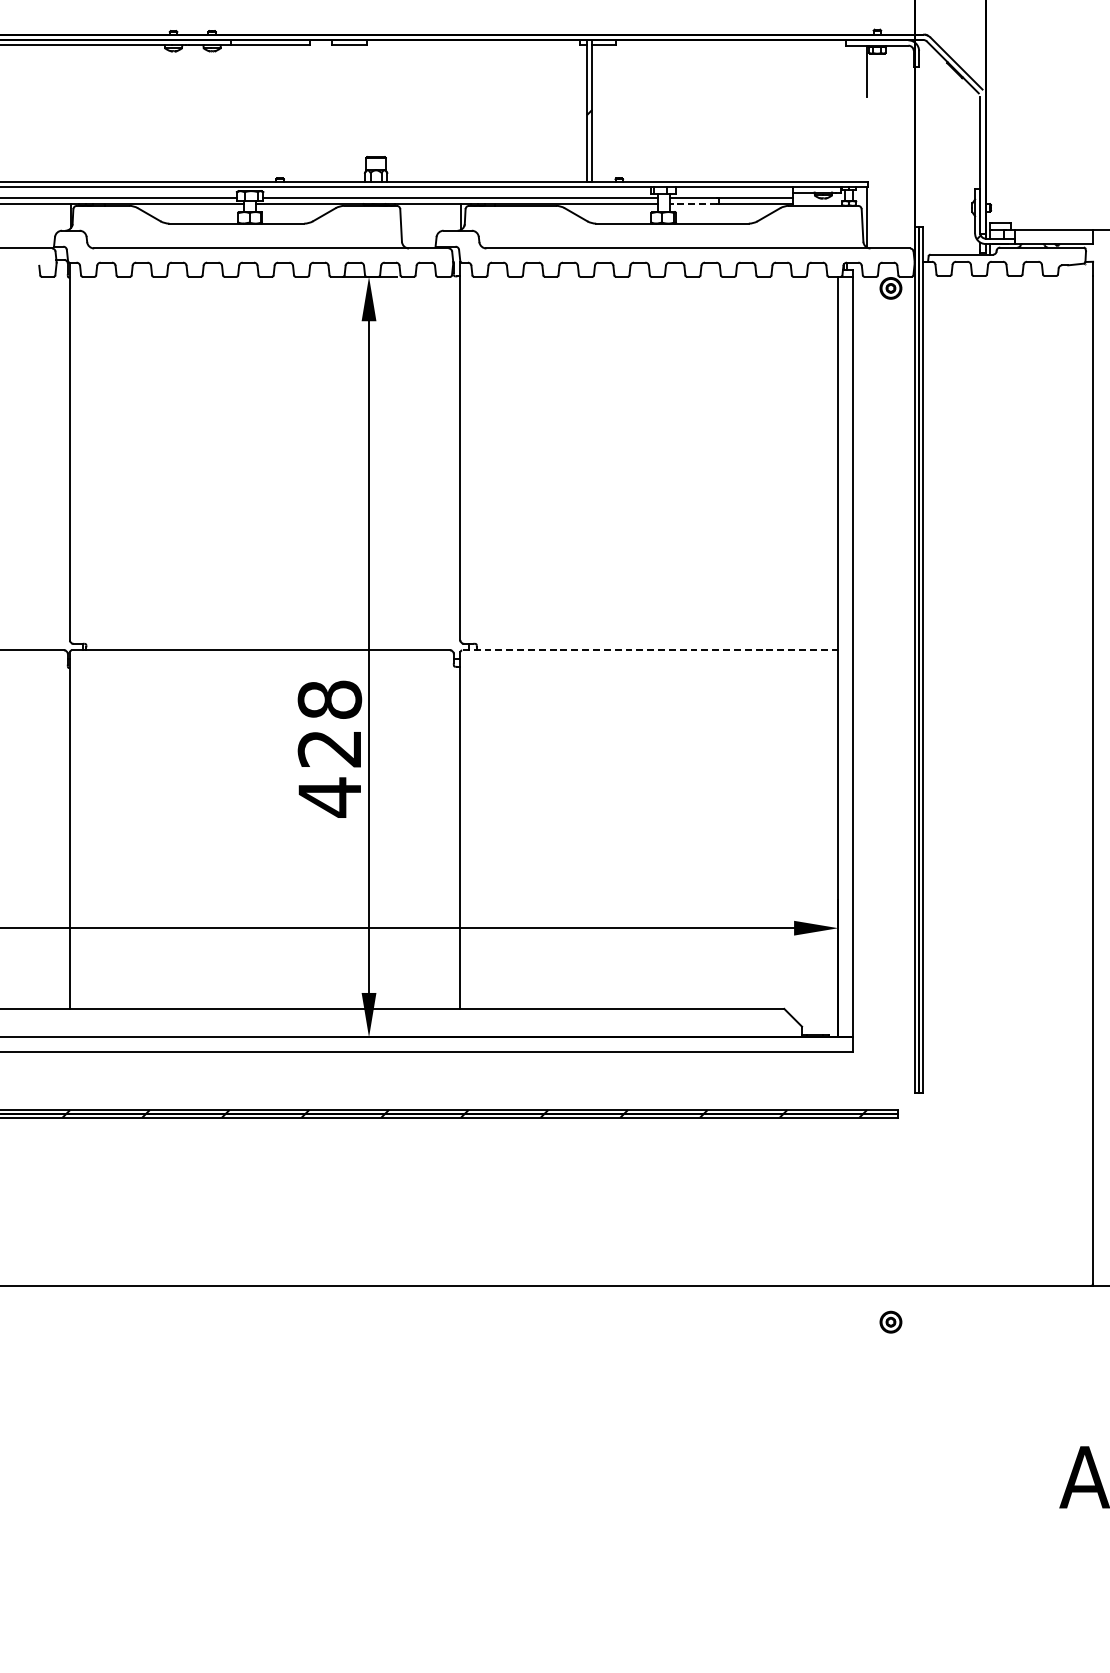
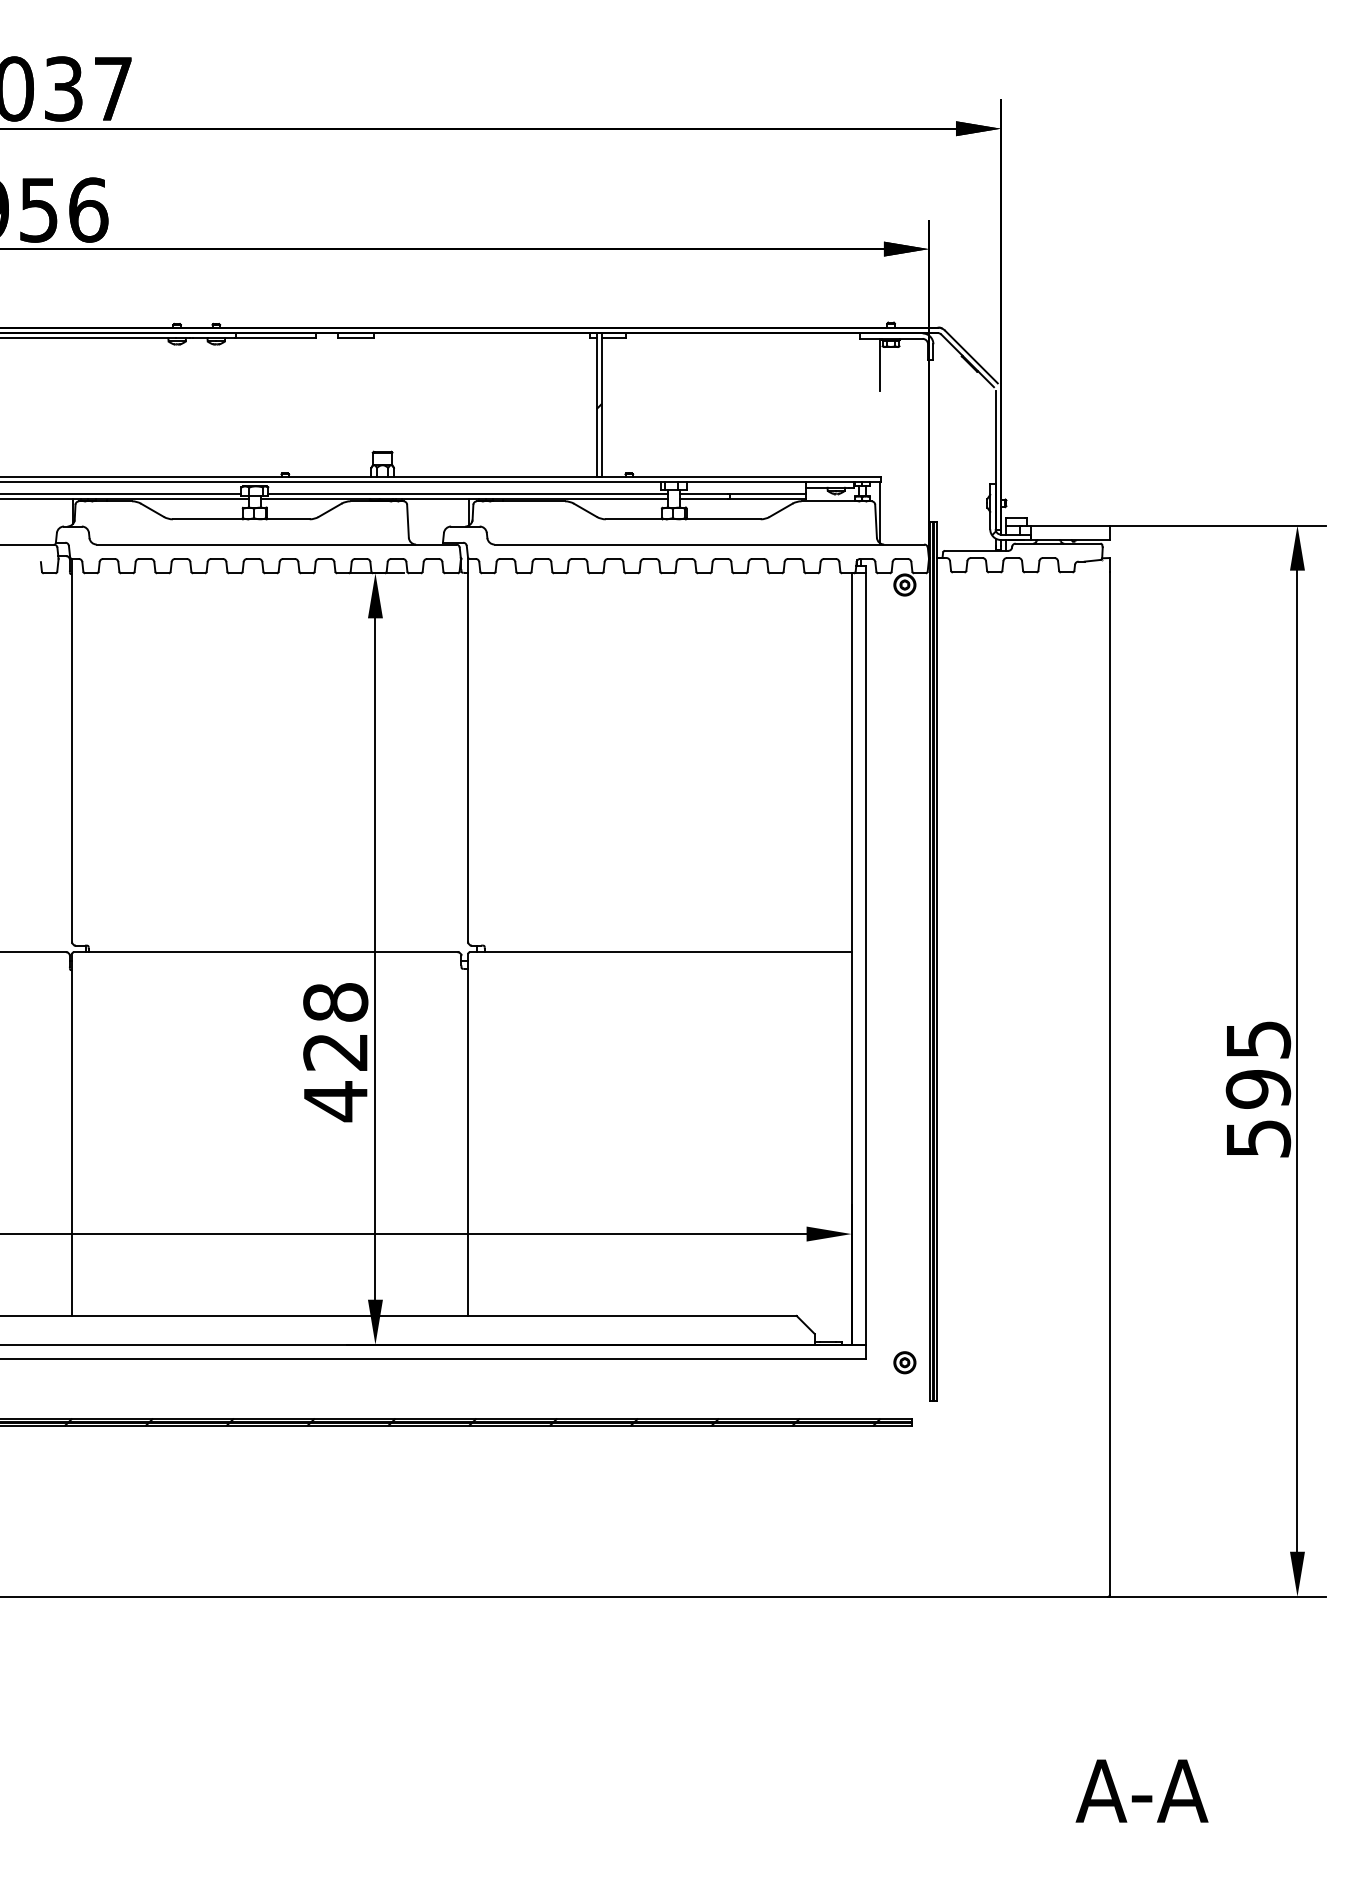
line: (693, 204) -> (704, 499), dashed -> solid
line: (650, 650) -> (660, 952), dashed -> solid
part: (890, 1321) -> (904, 1362), moved

